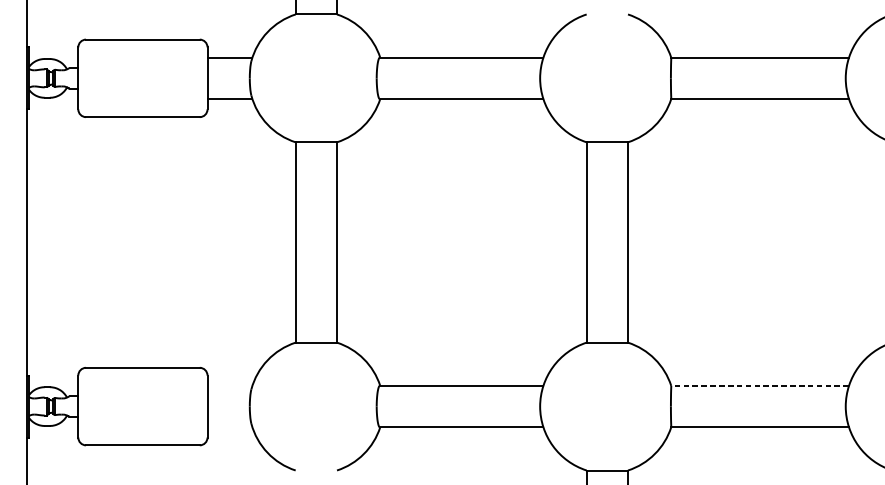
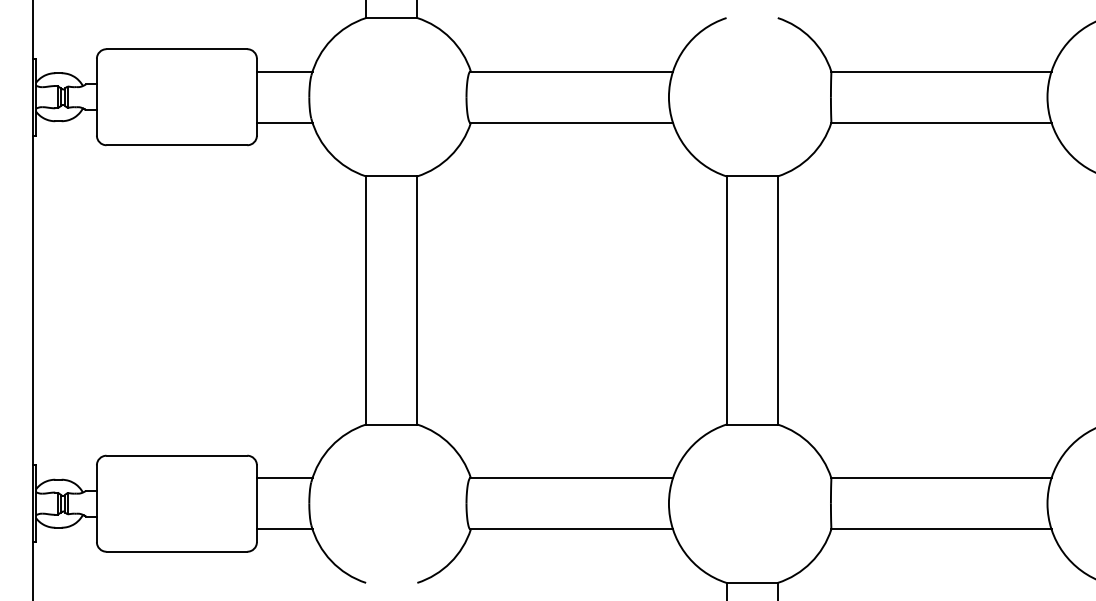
line: (229, 386) -> (284, 478), added
line: (759, 386) -> (940, 478), dashed -> solid
line: (229, 427) -> (284, 529), added

